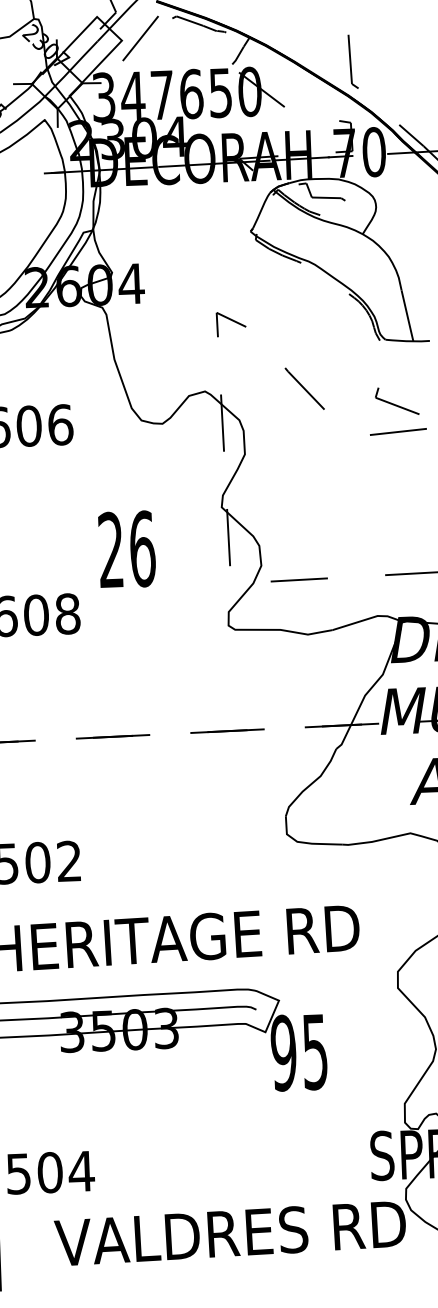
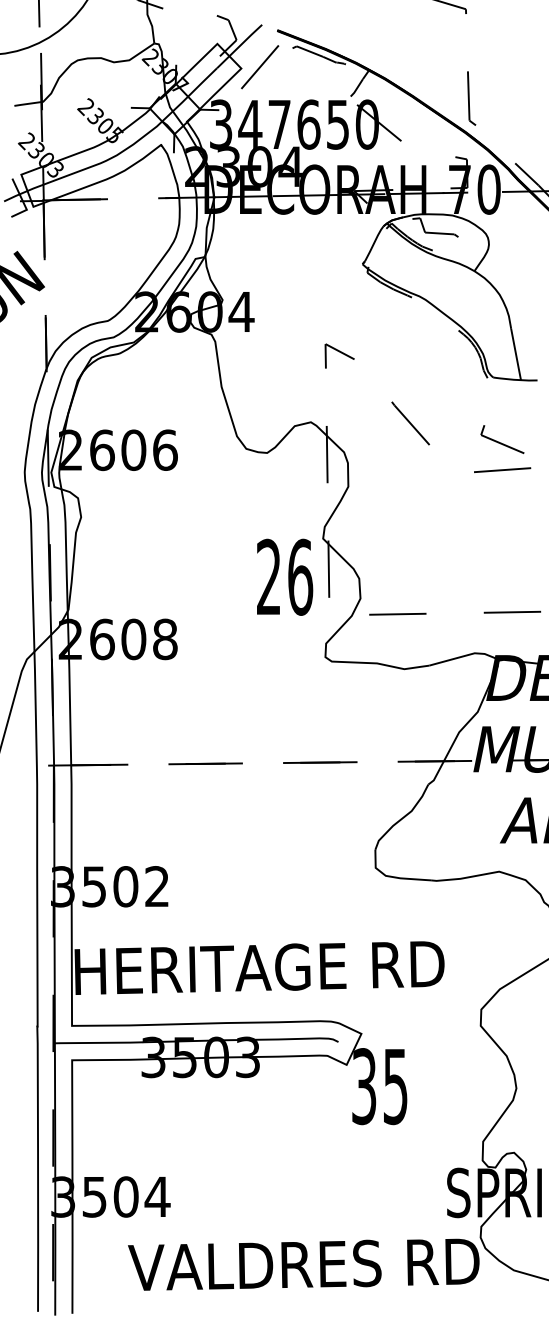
text: (127, 548) -> (285, 576), moved
text: (283, 1053) -> (363, 1086), 95 -> 35

